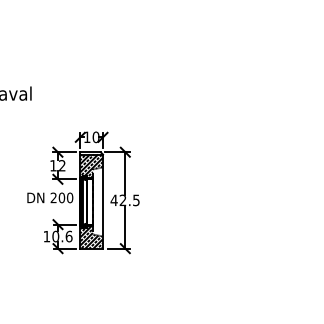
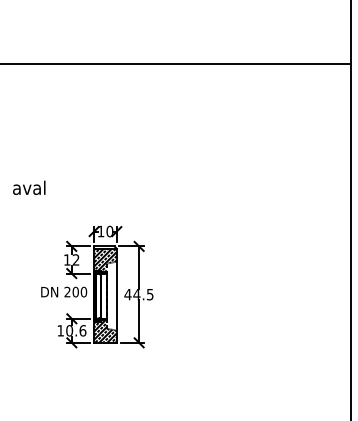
text: (122, 200) -> (136, 294), 42.5 -> 44.5

